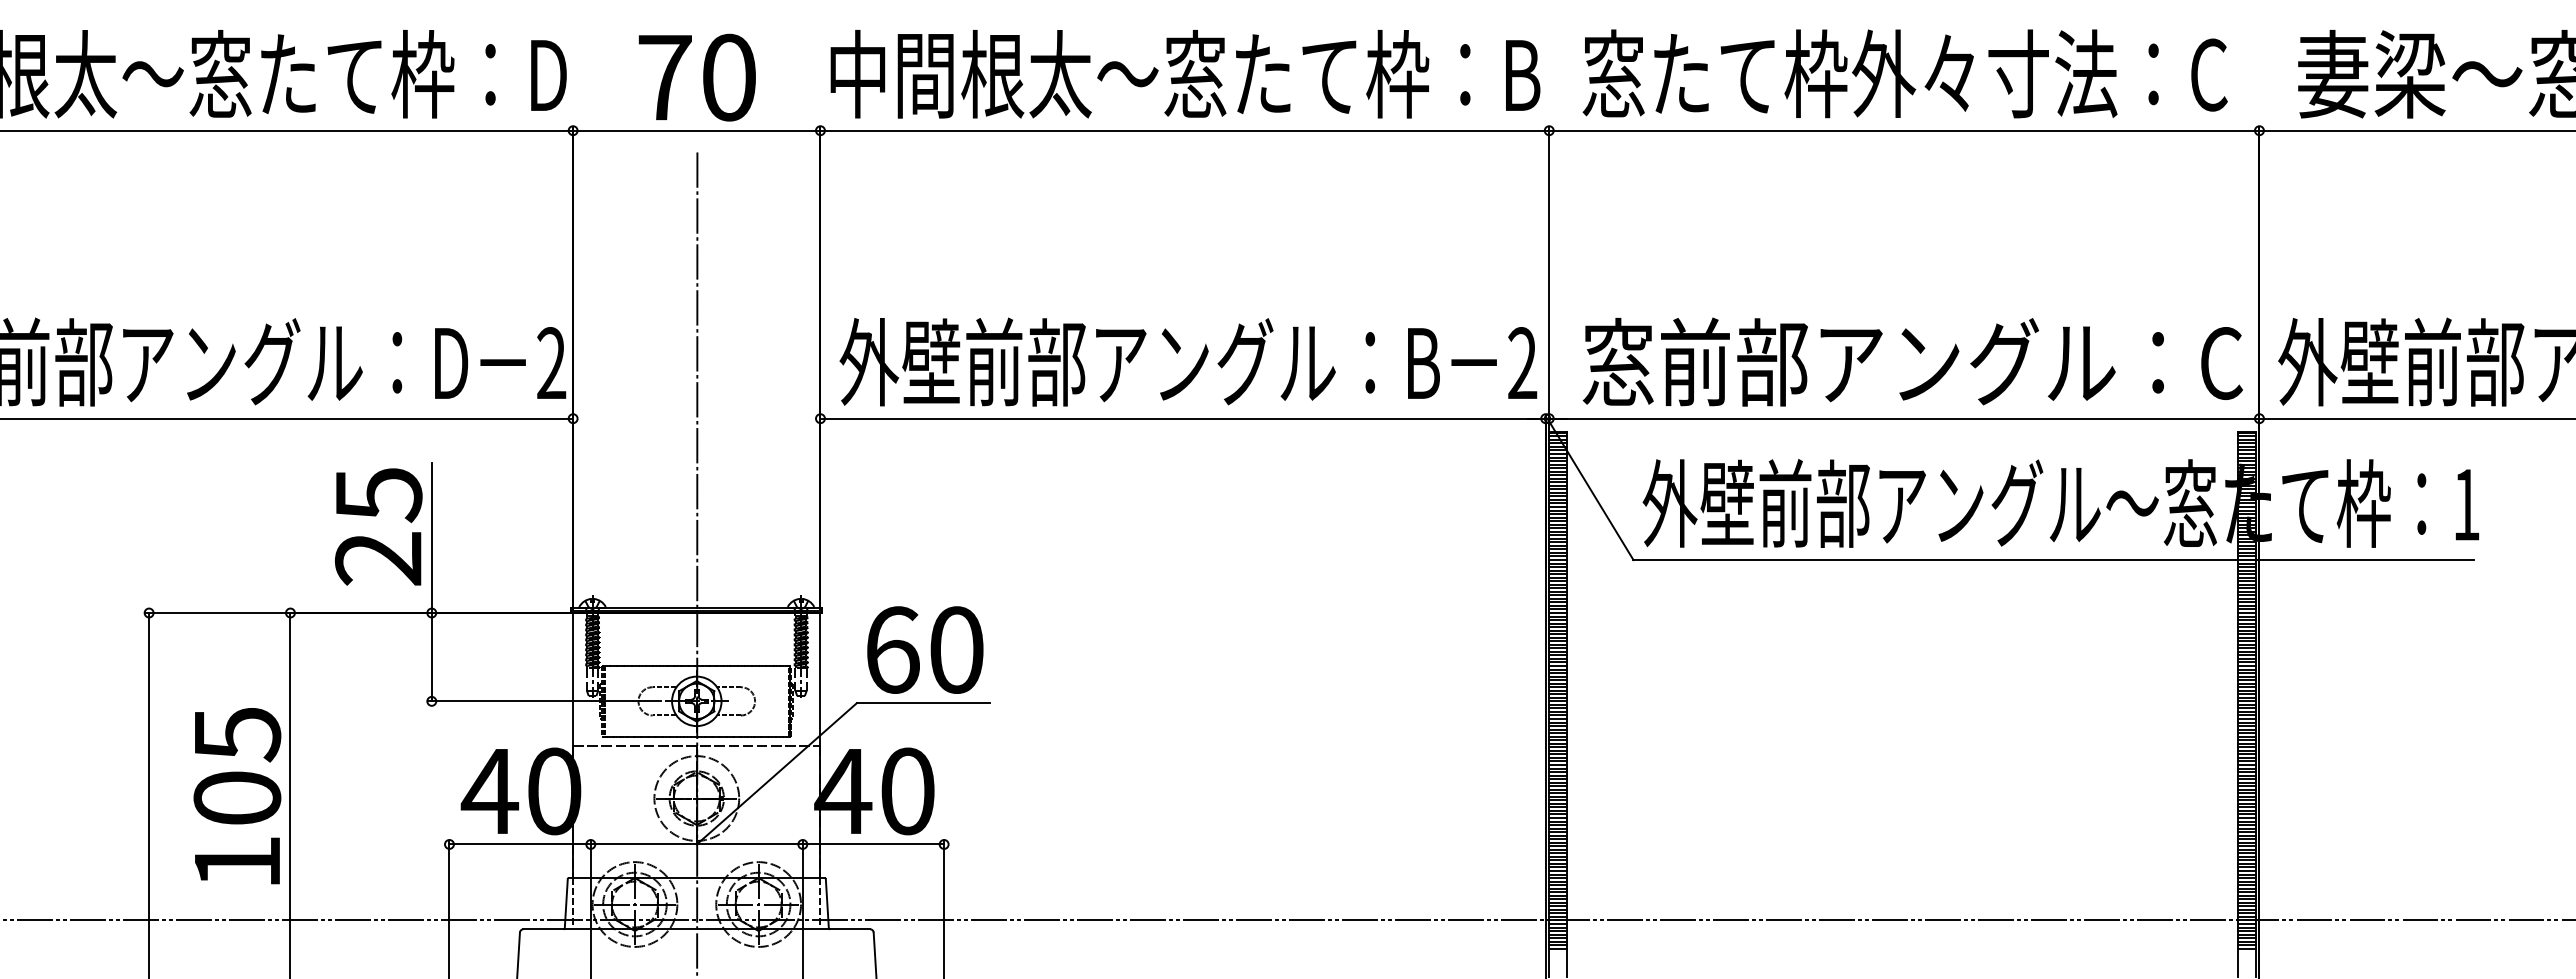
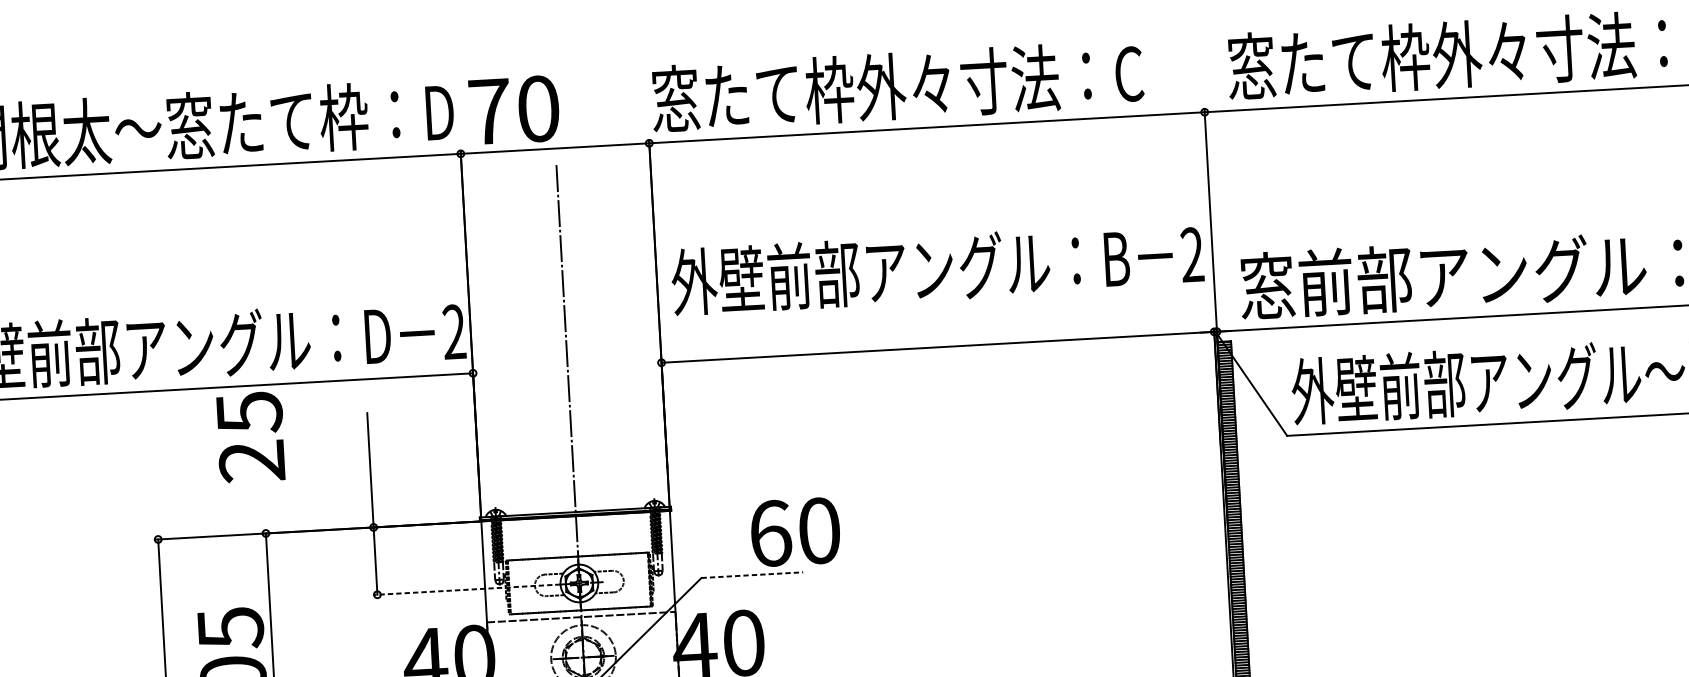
text: (1183, 74) -> (923, 85), 中間根太～窓たて枠：B -> 窓たて枠外々寸法：C
text: (696, 77) -> (513, 110), moved
text: (1188, 361) -> (937, 267), moved
text: (378, 526) -> (250, 436), moved
text: (925, 649) -> (795, 531), moved
line: (544, 701) -> (463, 590), solid -> dashed
line: (923, 703) -> (752, 575), solid -> dashed

